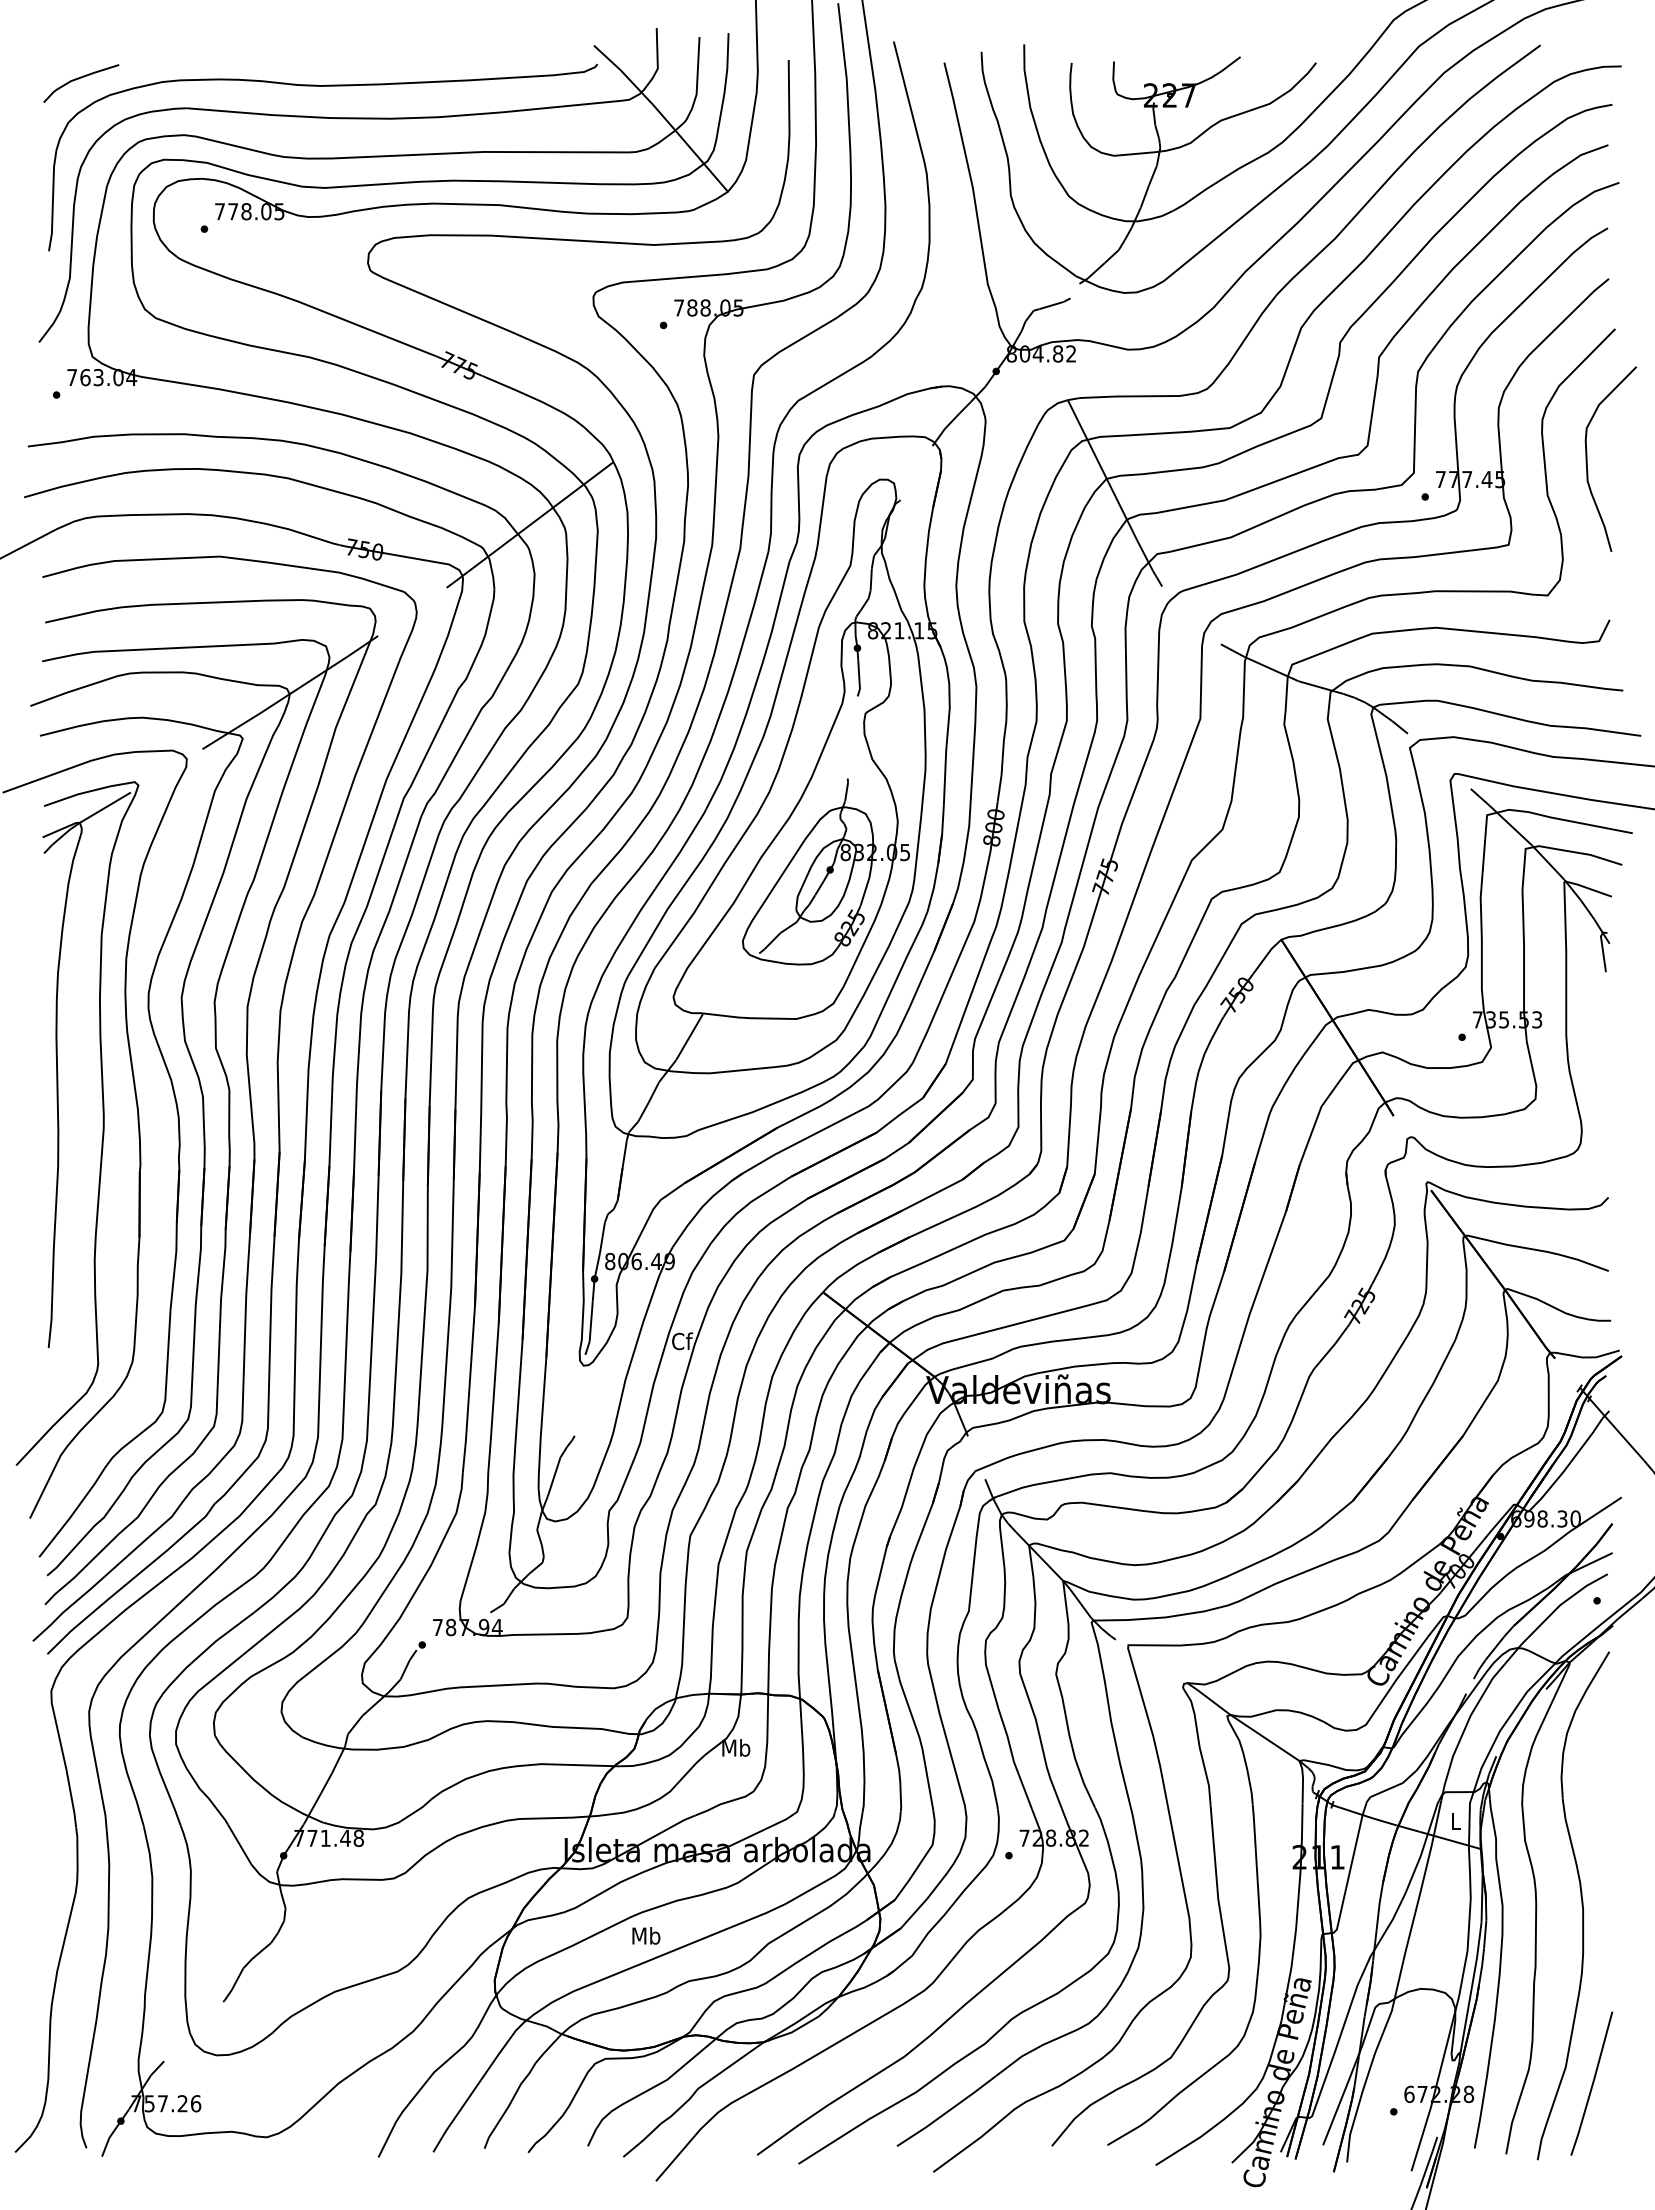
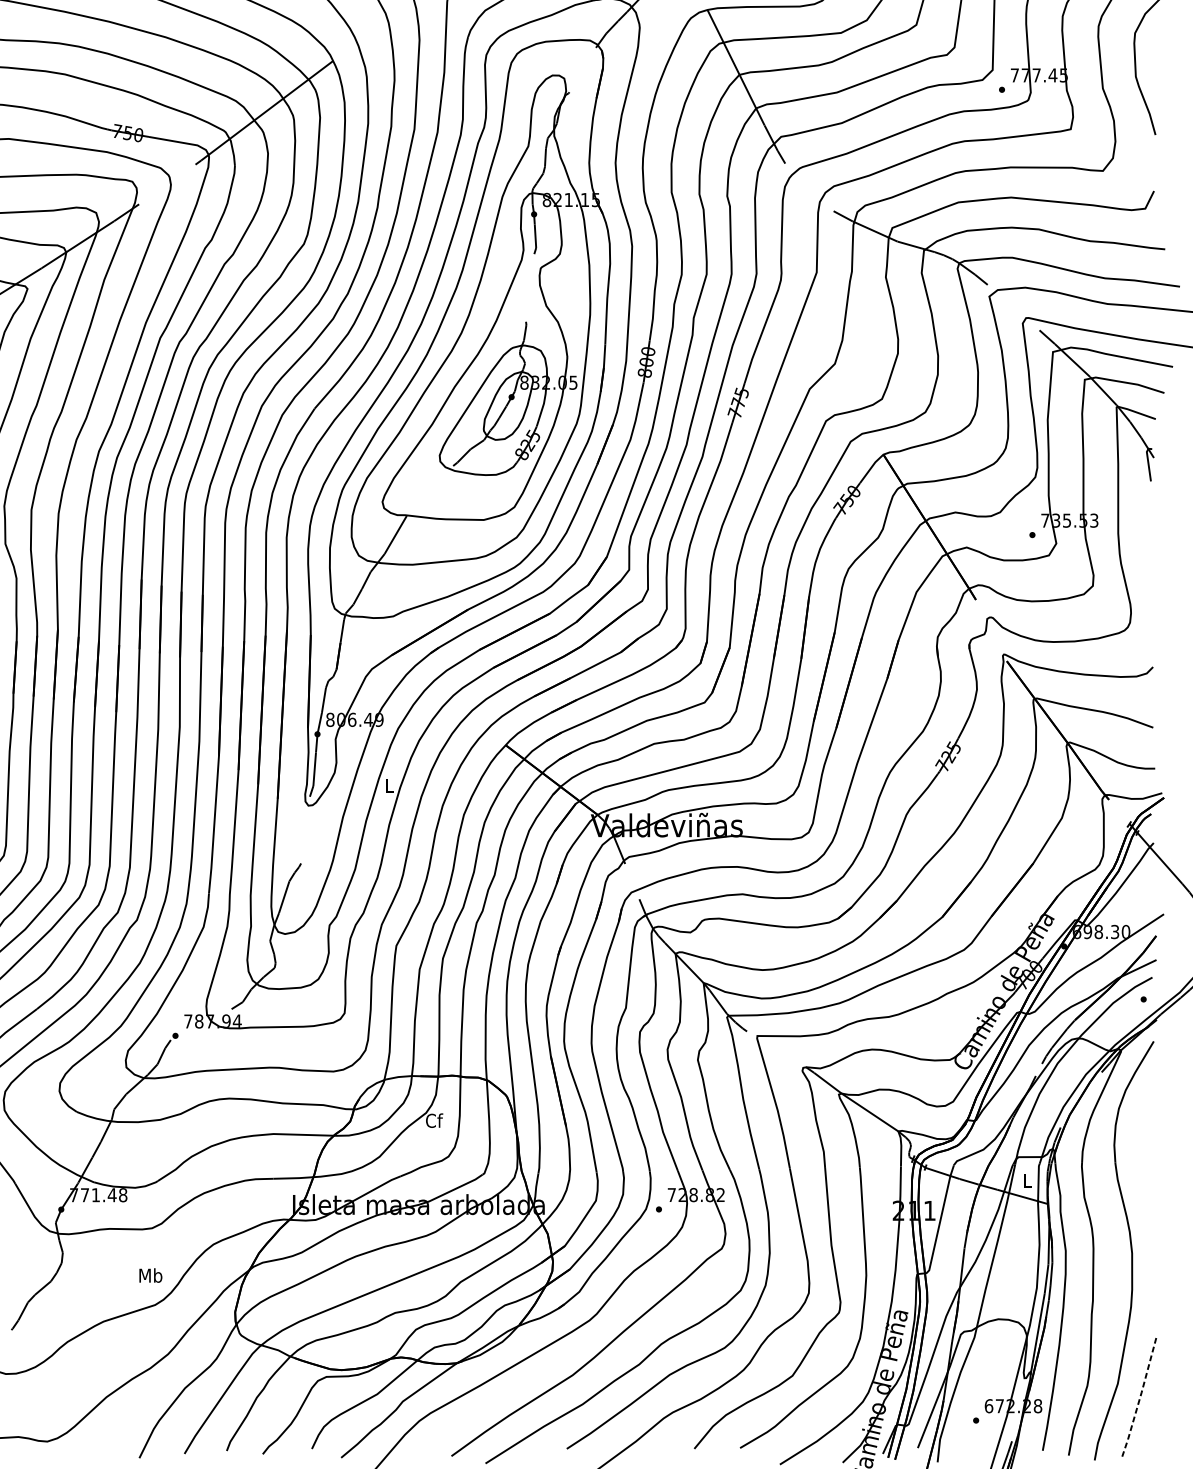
text: (682, 1341) -> (389, 785), Cf -> L
text: (736, 1747) -> (434, 1120), Mb -> Cf
text: (646, 1935) -> (150, 1275), moved
line: (1592, 2084) -> (1139, 1398), solid -> dashed

